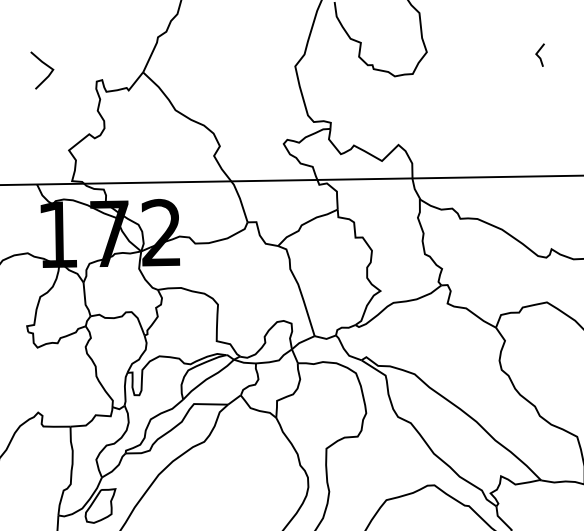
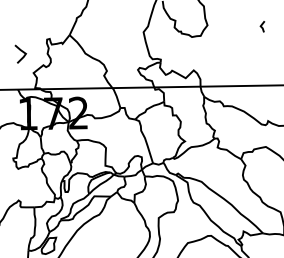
line: (42, 64) -> (20, 51), moved

